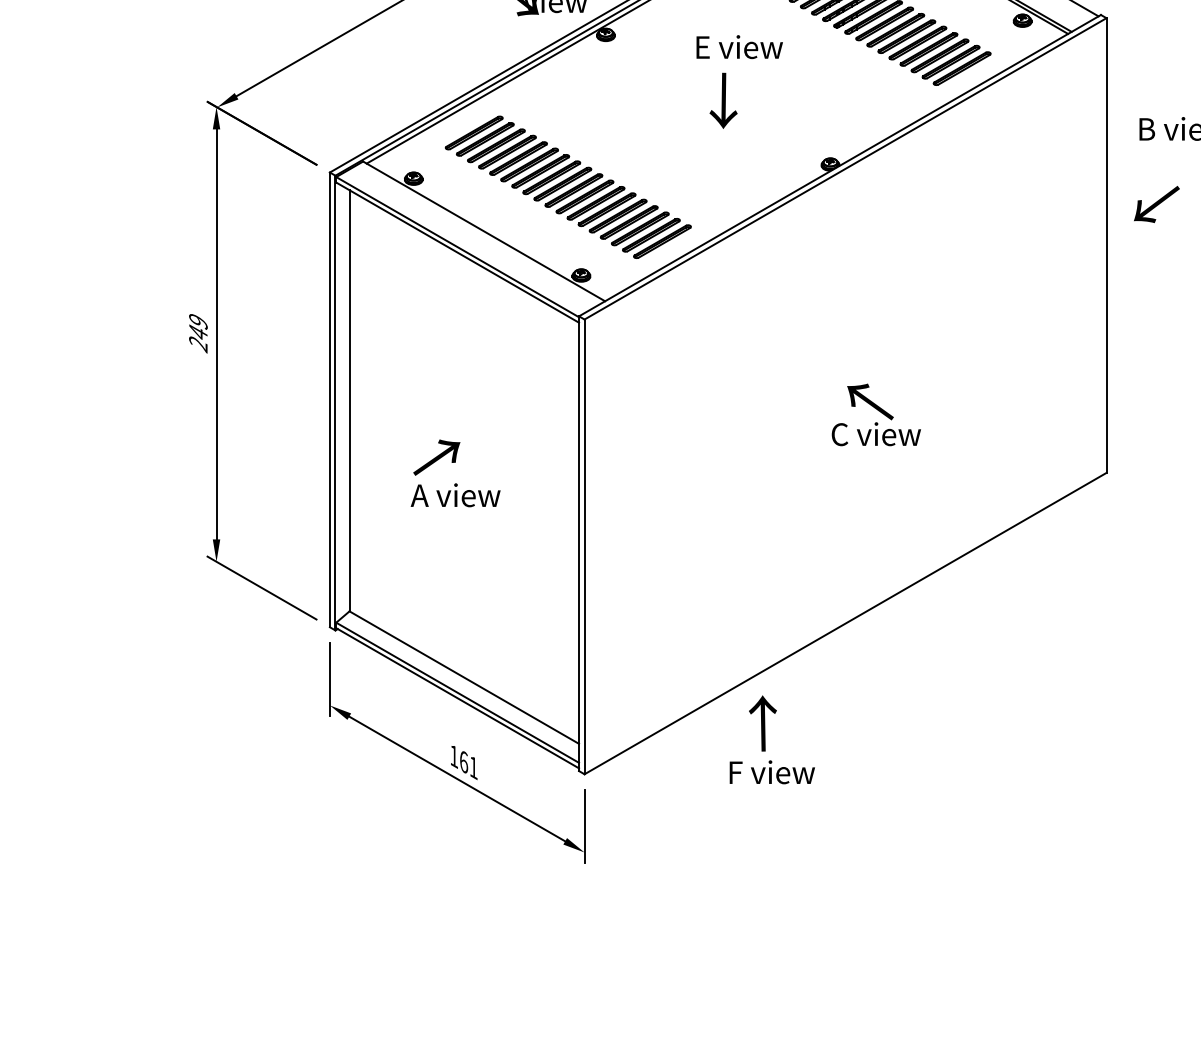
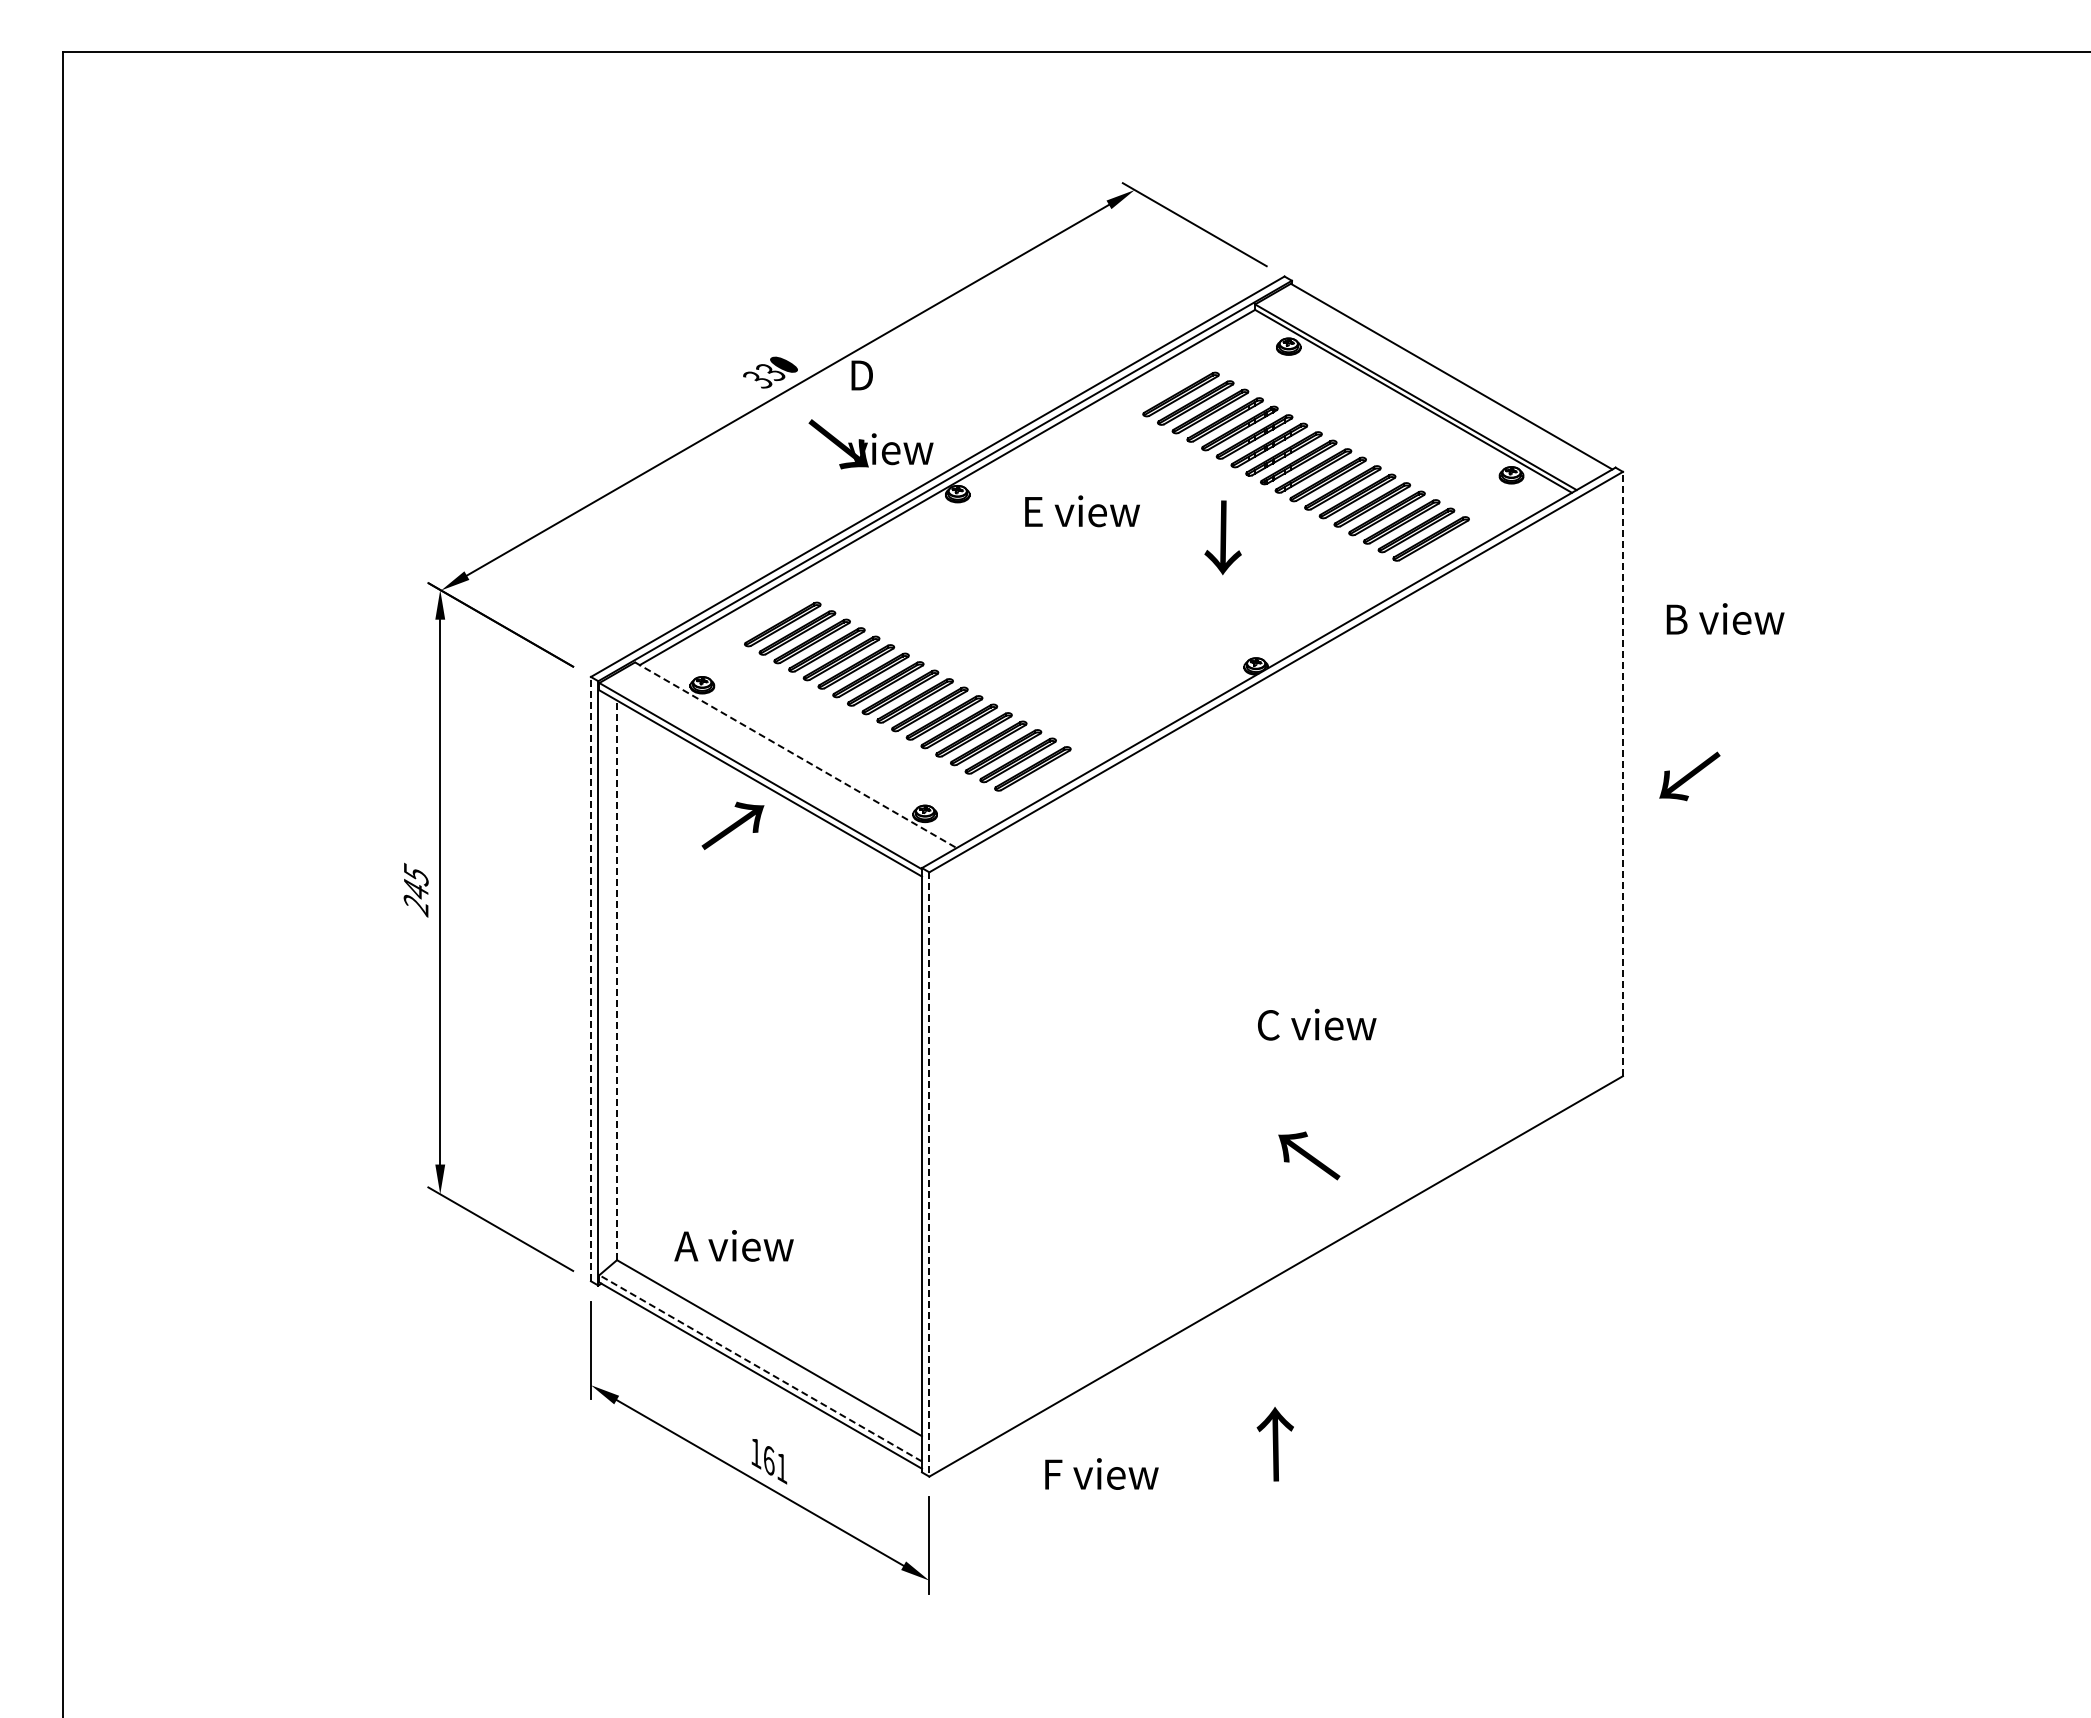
text: (739, 47) -> (1082, 511), moved
text: (723, 100) -> (1222, 537), moved
text: (1156, 204) -> (1689, 776), moved
line: (483, 231) -> (795, 755), solid -> dashed
line: (1106, 245) -> (1622, 773), solid -> dashed
text: (197, 321) -> (415, 874), 249 -> 245
line: (329, 399) -> (590, 978), solid -> dashed
line: (349, 400) -> (617, 980), solid -> dashed
text: (870, 401) -> (1309, 1155), moved
text: (436, 457) -> (732, 825), moved
text: (455, 494) -> (733, 1245), moved
line: (584, 546) -> (929, 1174), solid -> dashed
line: (457, 692) -> (760, 1368), solid -> dashed
text: (762, 723) -> (1274, 1444), moved
text: (772, 771) -> (1101, 1473), moved

